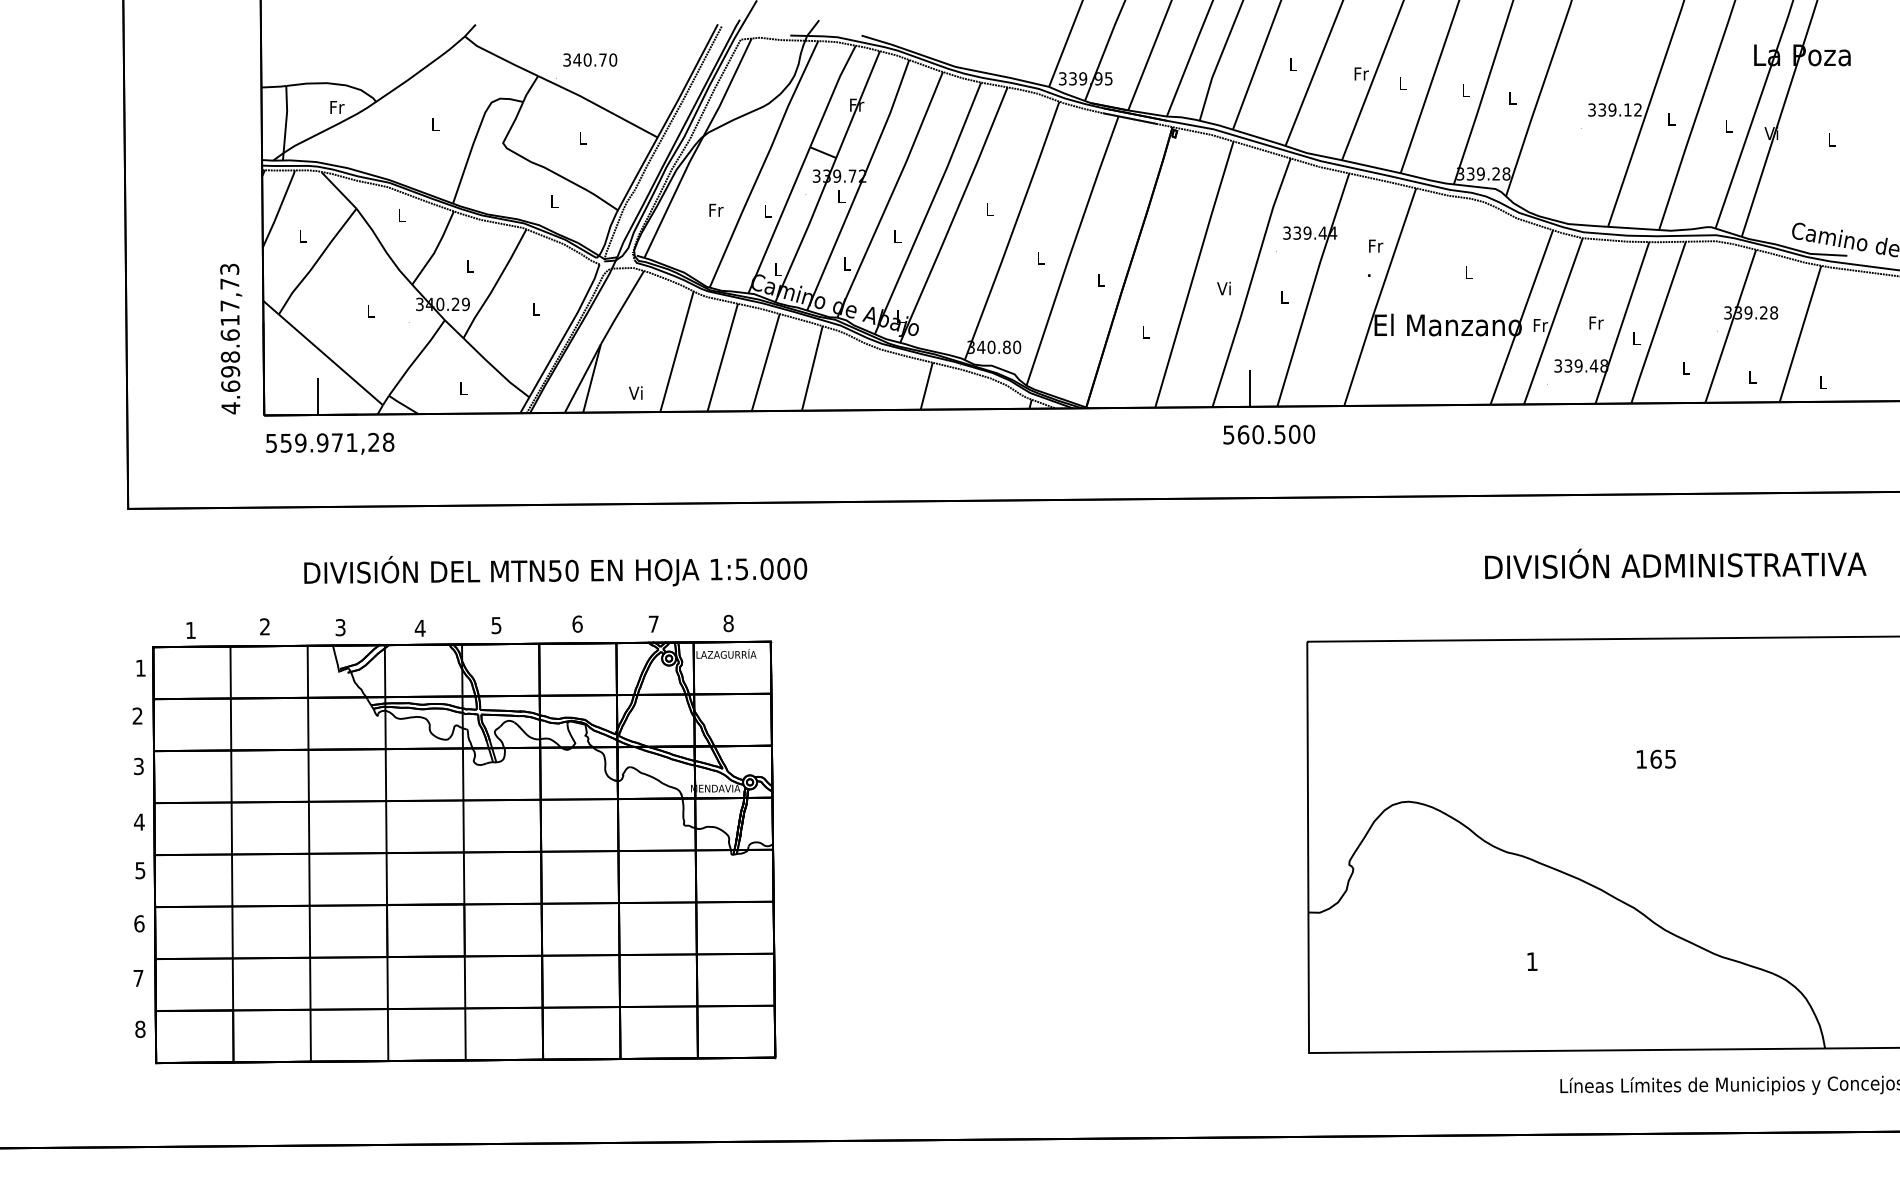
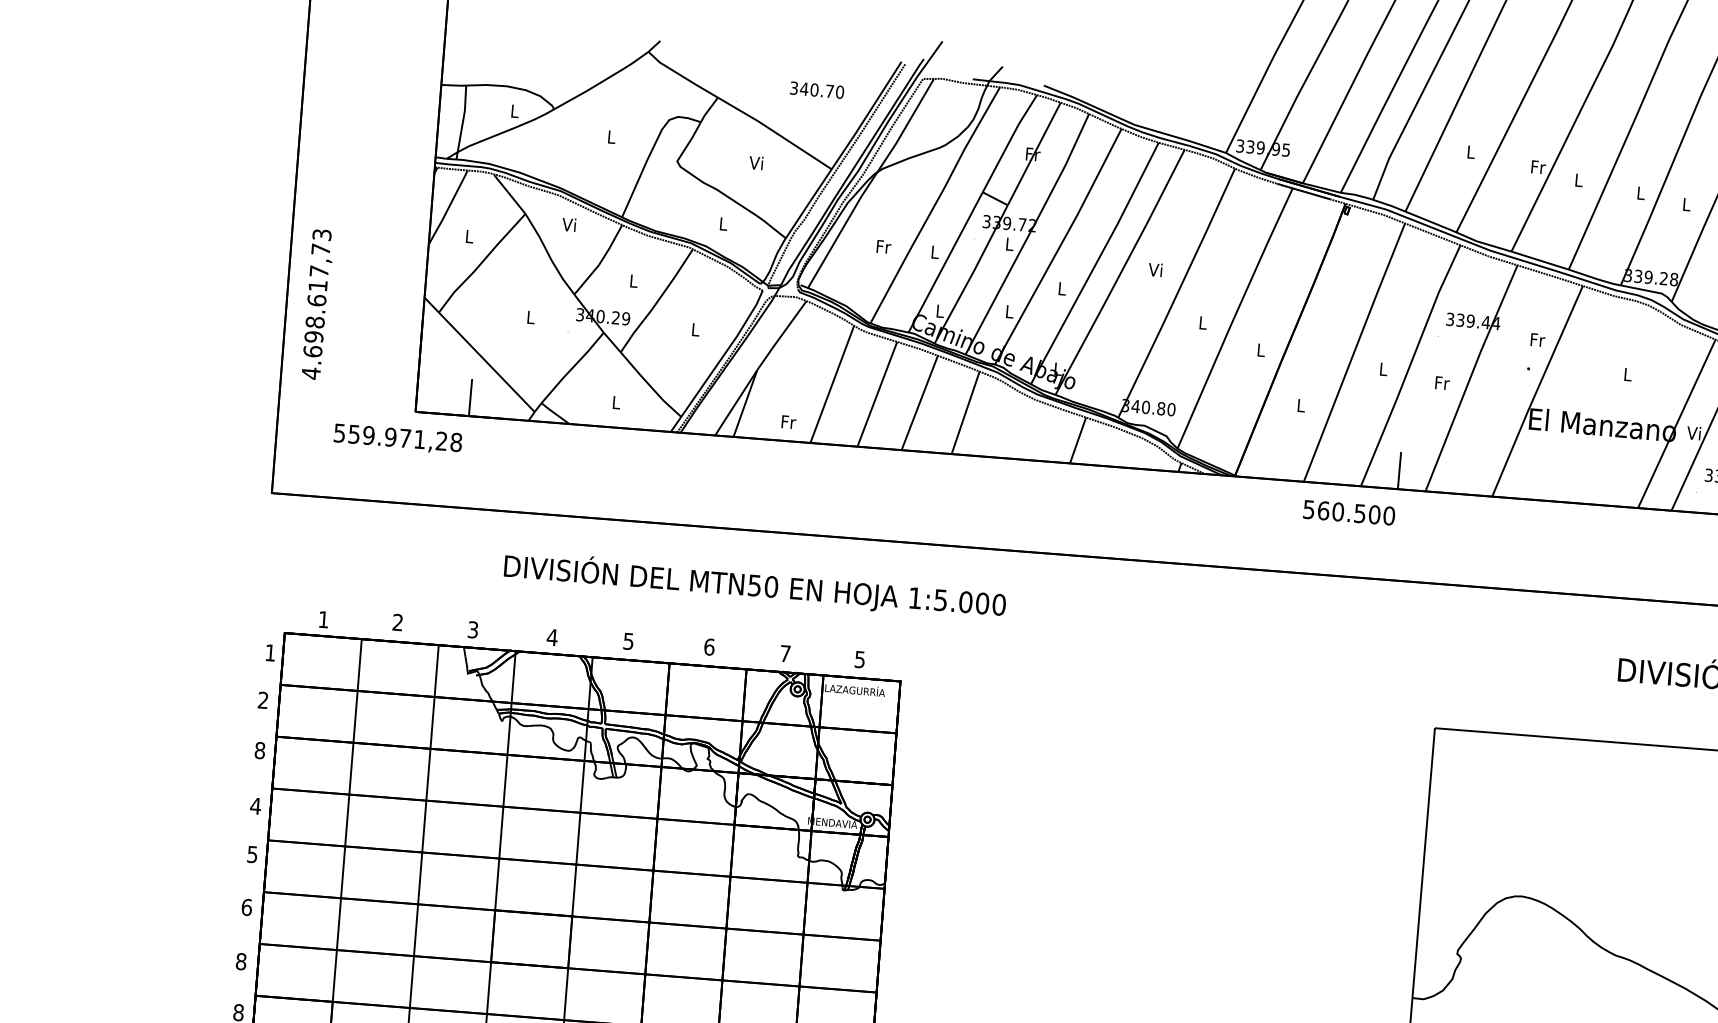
text: (590, 59) -> (817, 89), moved
text: (337, 107) -> (515, 111), Fr -> L
text: (581, 137) -> (755, 162), L -> Vi
text: (988, 209) -> (1155, 269), L -> Vi
text: (400, 215) -> (568, 224), L -> Vi
text: (1223, 288) -> (1382, 369), Vi -> L
text: (1284, 297) -> (1442, 383), L -> Fr
text: (1540, 324) -> (1694, 432), Fr -> Vi
text: (231, 338) -> (317, 304), moved
text: (636, 392) -> (788, 421), Vi -> Fr
text: (1269, 434) -> (1349, 512), moved
text: (330, 443) -> (398, 438), moved
text: (555, 571) -> (754, 586), moved
text: (728, 623) -> (859, 659), 8 -> 5
text: (138, 766) -> (259, 750), 3 -> 8
text: (138, 977) -> (241, 960), 7 -> 8

